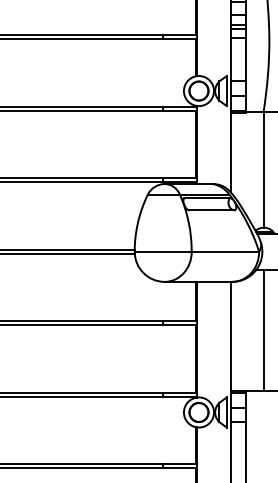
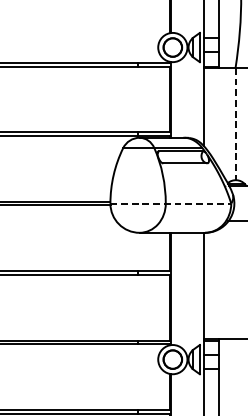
line: (264, 169) -> (236, 123), solid -> dashed
line: (197, 251) -> (171, 203), solid -> dashed
line: (264, 330) -> (236, 280), removed

